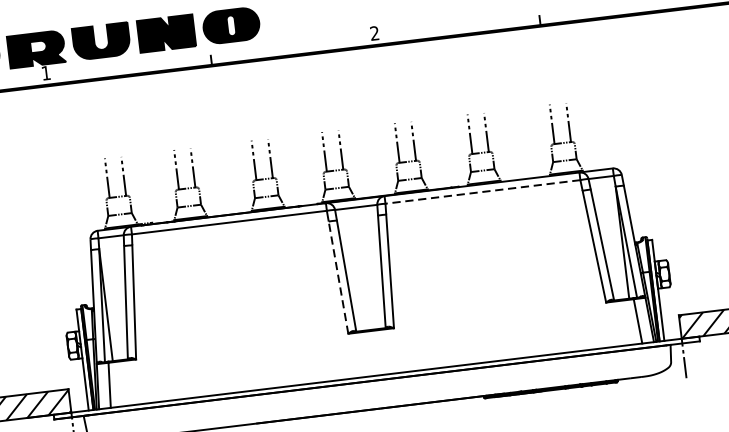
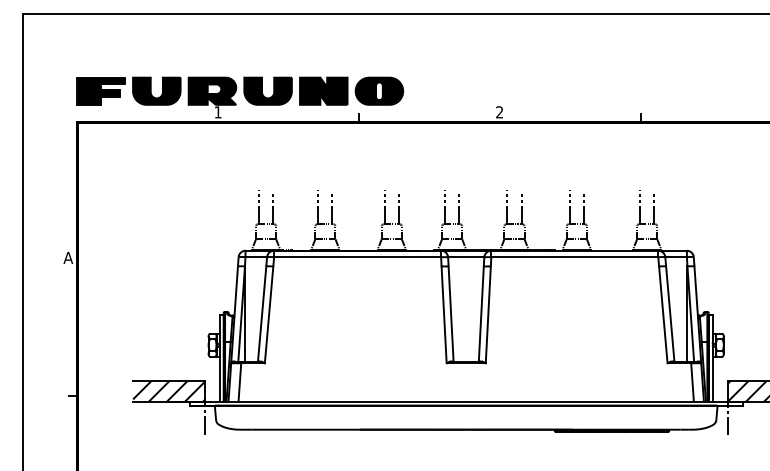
line: (482, 192) -> (574, 257), dashed -> solid
line: (338, 277) -> (444, 314), dashed -> solid

